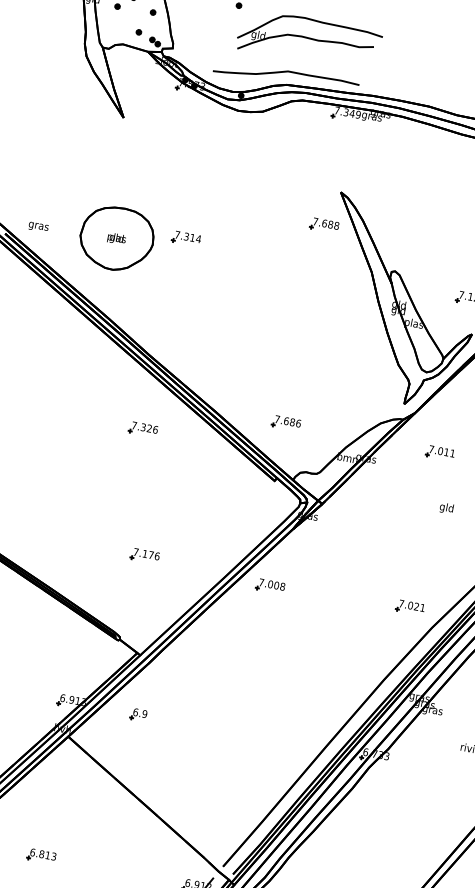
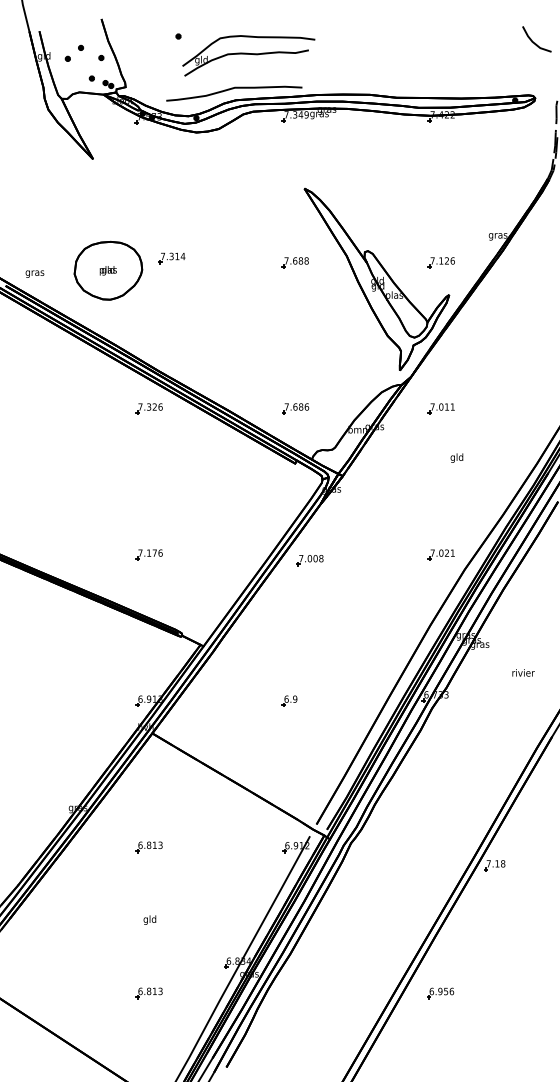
part: (323, 224) -> (294, 262), moved
part: (142, 428) -> (148, 408), moved
part: (144, 555) -> (148, 554), moved
part: (138, 714) -> (289, 700), moved

